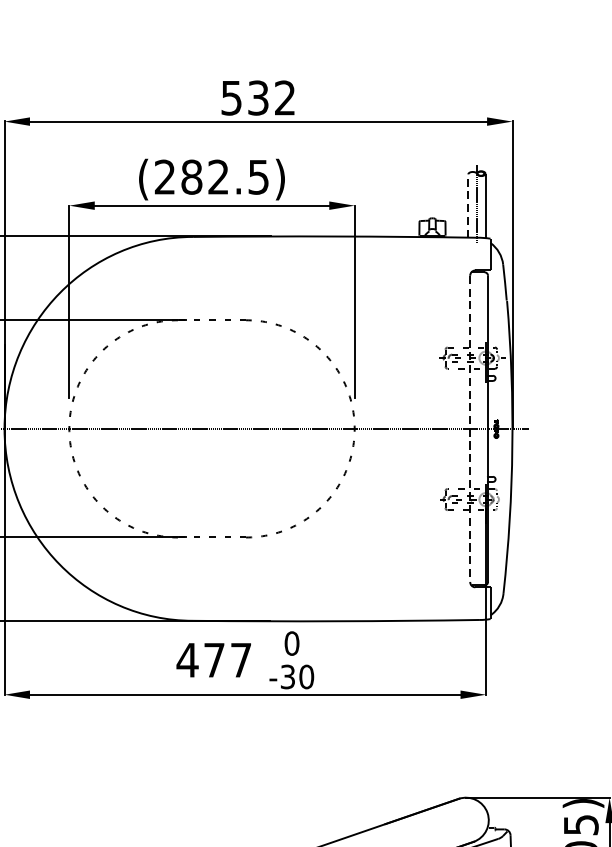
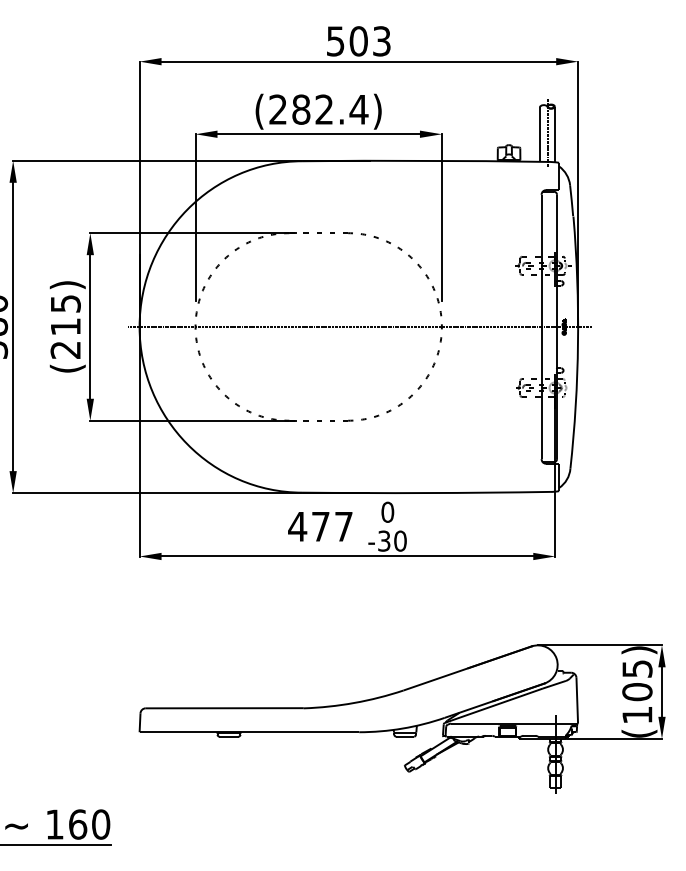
text: (270, 98) -> (369, 41), 532 -> 503
text: (258, 177) -> (358, 109), (282.5) -> (282.4)
line: (468, 205) -> (540, 134), dashed -> solid
line: (470, 429) -> (541, 327), dashed -> solid

